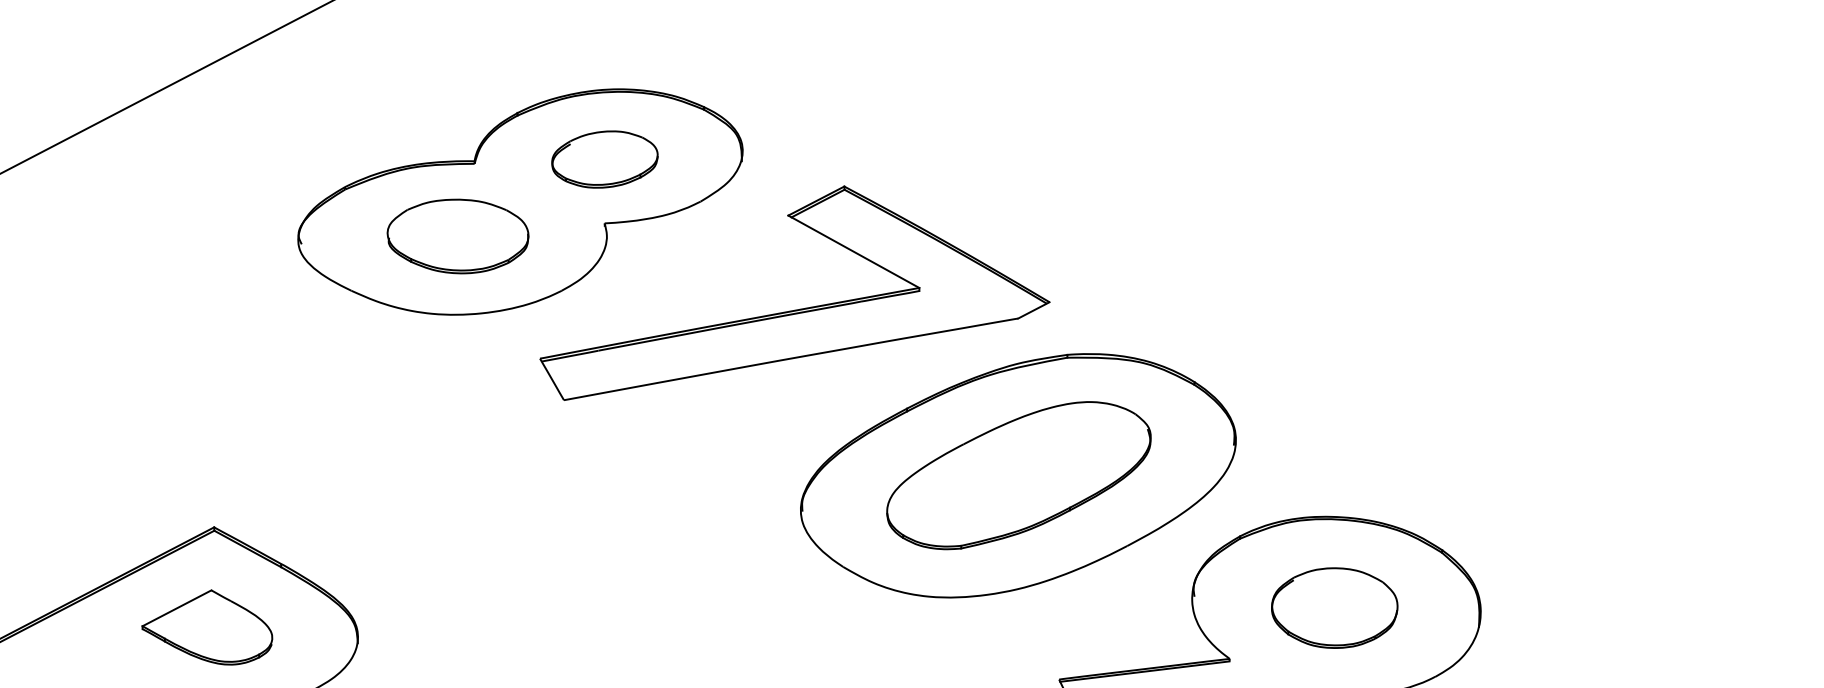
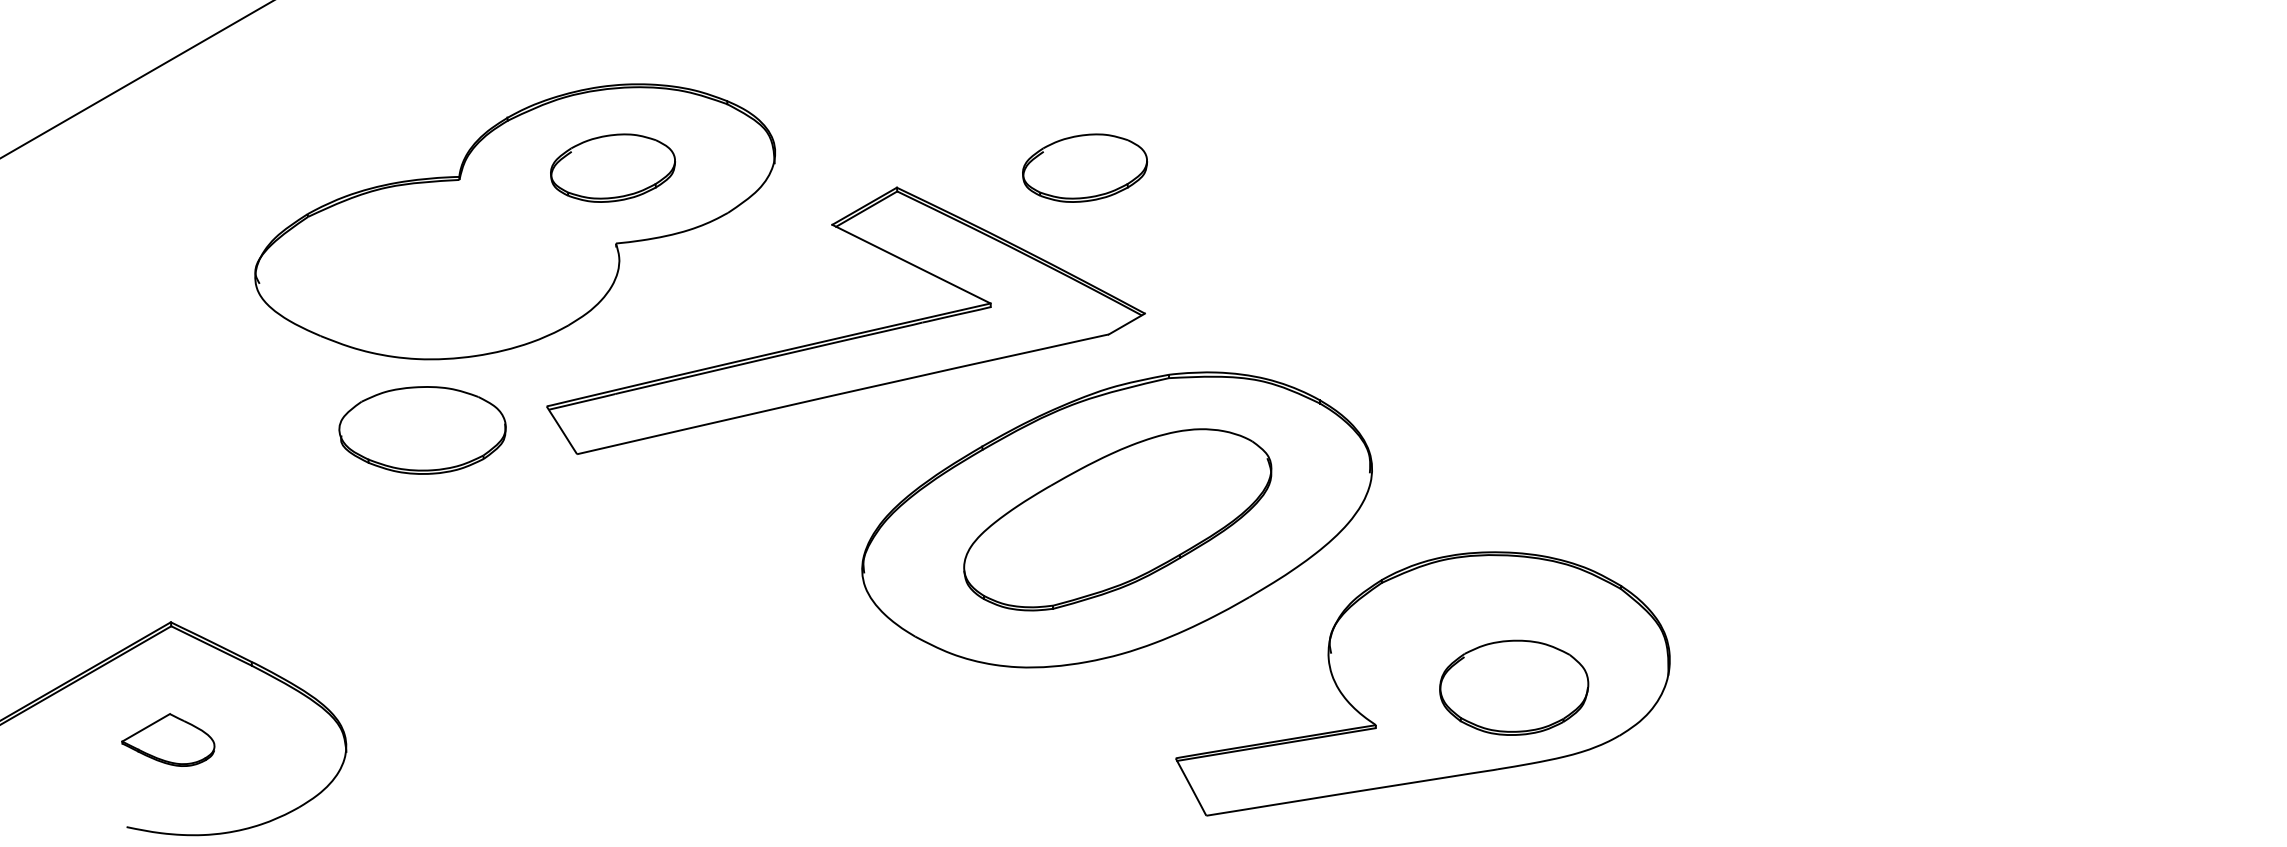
part: (1003, 176) -> (1084, 167), added
part: (457, 236) -> (422, 430), moved
part: (1334, 607) -> (1514, 687), moved
part: (207, 626) -> (168, 739), size x0.6

